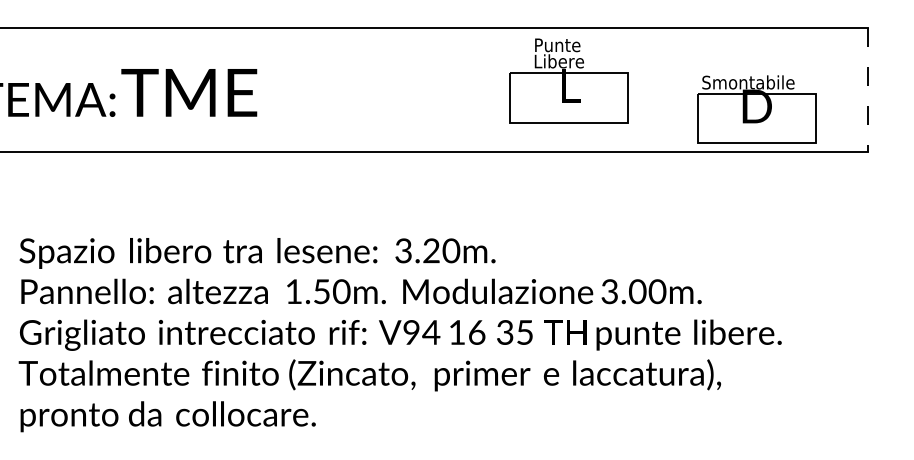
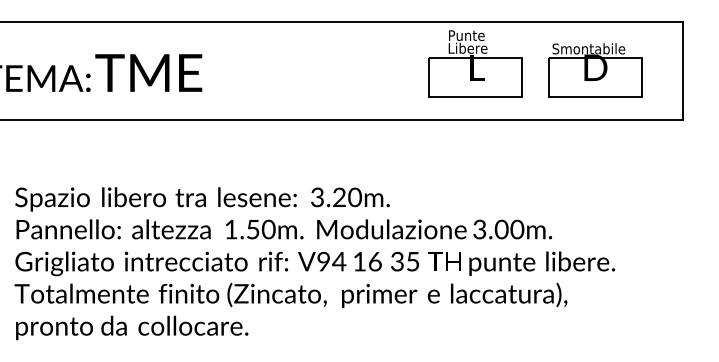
part: (568, 80) -> (475, 63), moved
line: (867, 89) -> (682, 70), dashed -> solid
part: (756, 109) -> (595, 70), moved

